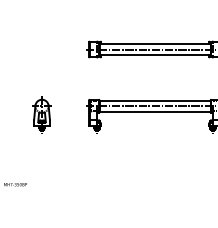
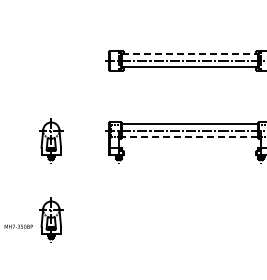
line: (155, 44) -> (190, 54), solid -> dashed
line: (154, 111) -> (189, 137), solid -> dashed
part: (42, 178) -> (51, 219), added

